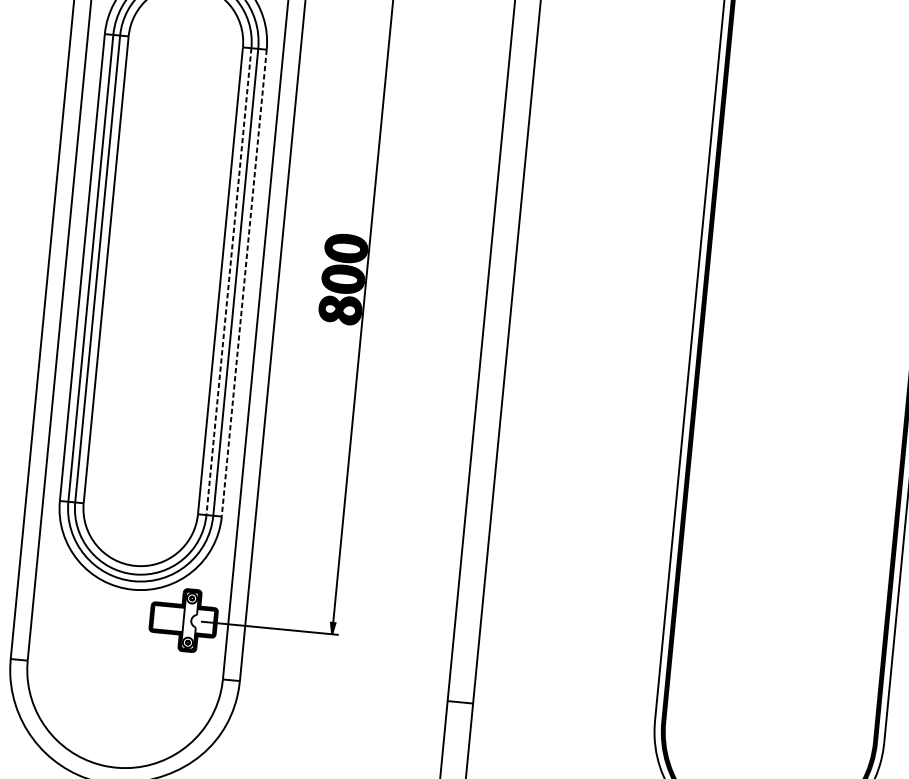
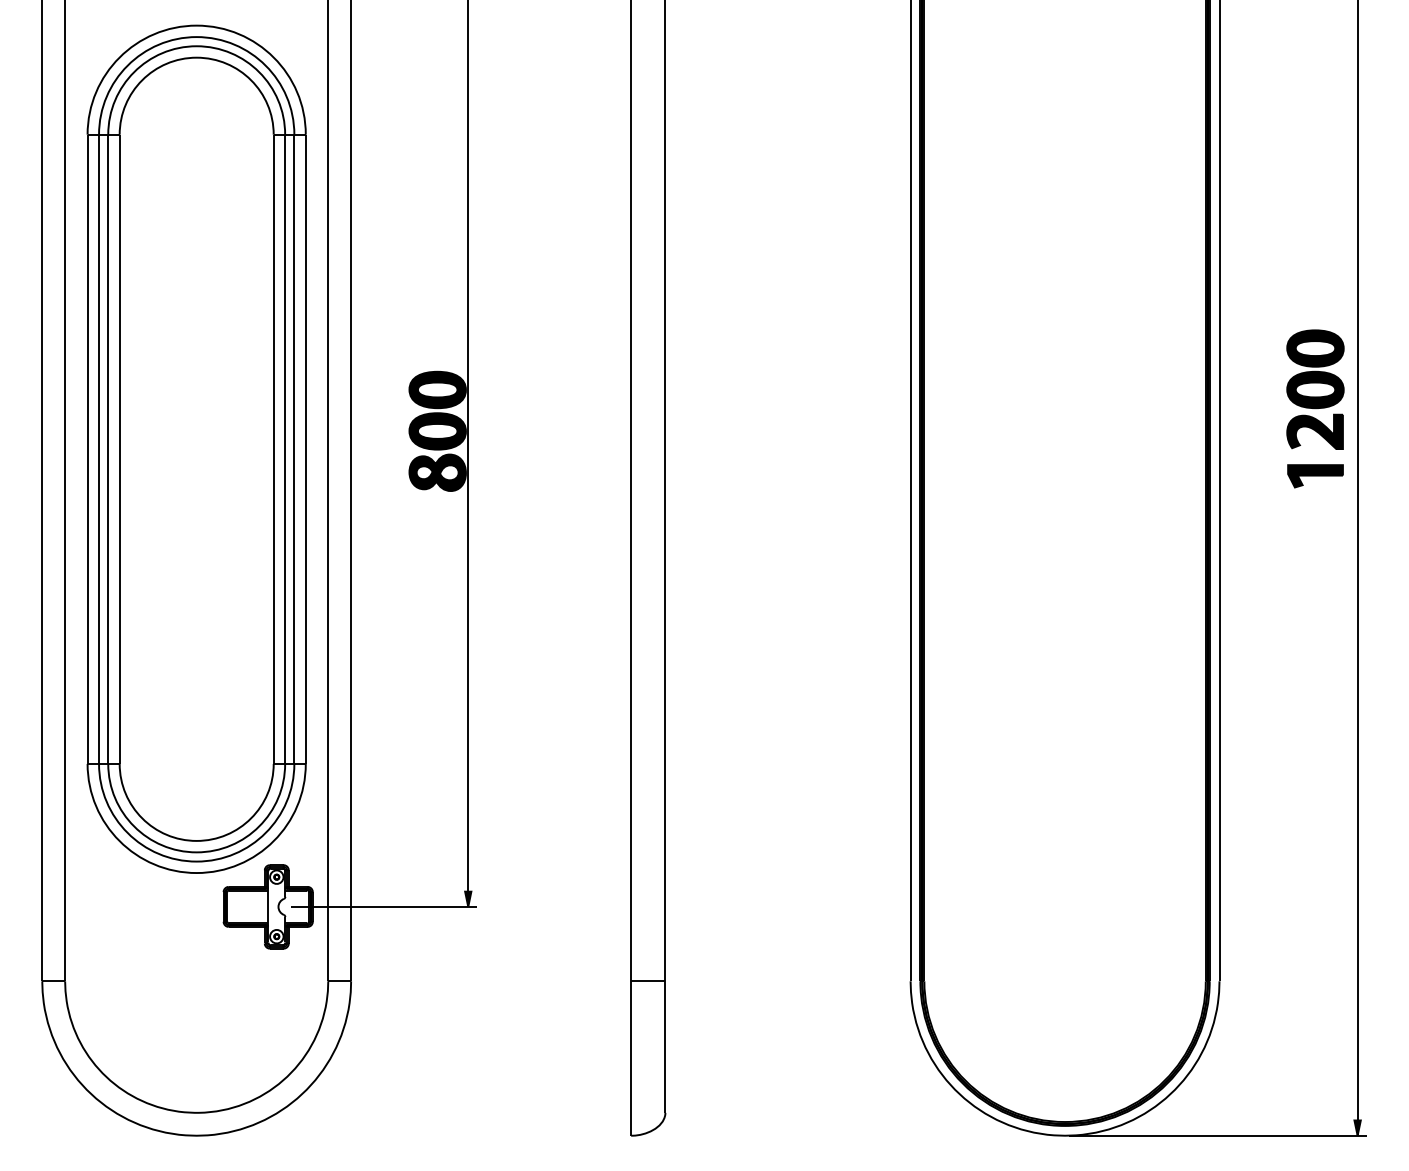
line: (229, 281) -> (285, 449), dashed -> solid
line: (244, 283) -> (305, 449), dashed -> solid

